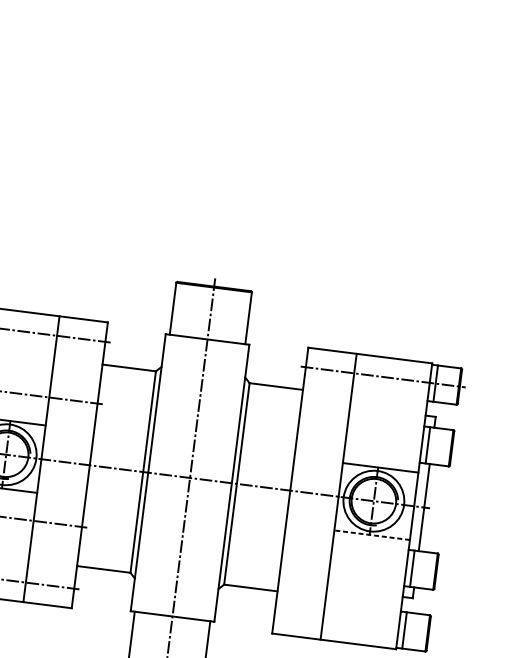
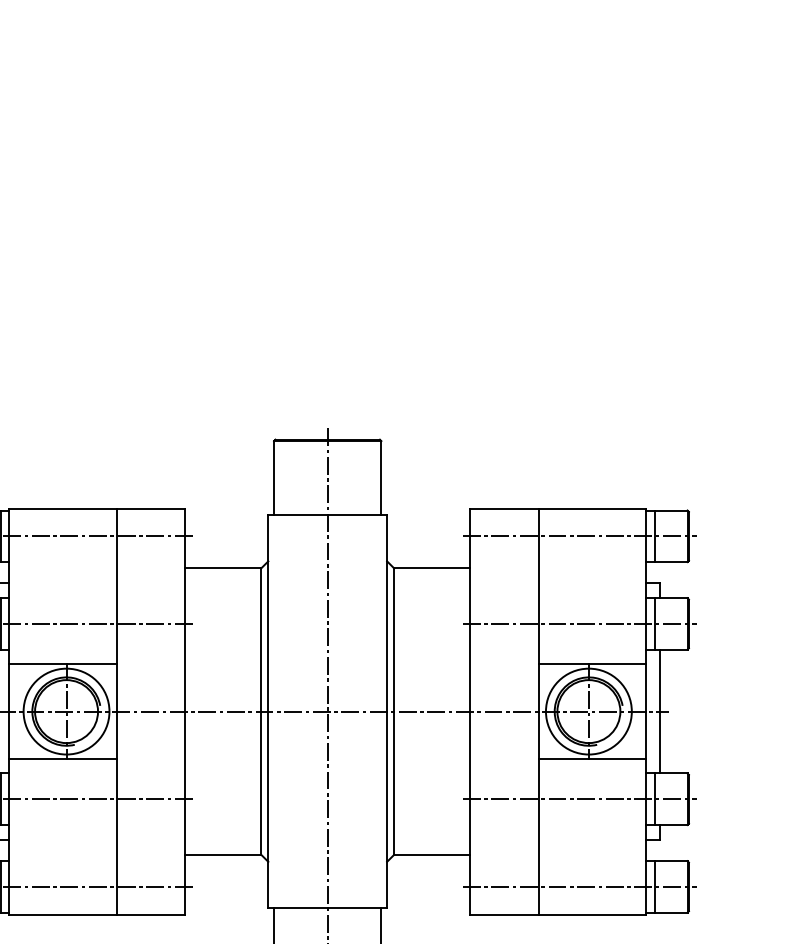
line: (375, 438) -> (579, 623), added
line: (372, 535) -> (592, 759), dashed -> solid
line: (359, 562) -> (579, 799), added
line: (351, 623) -> (579, 886), added

